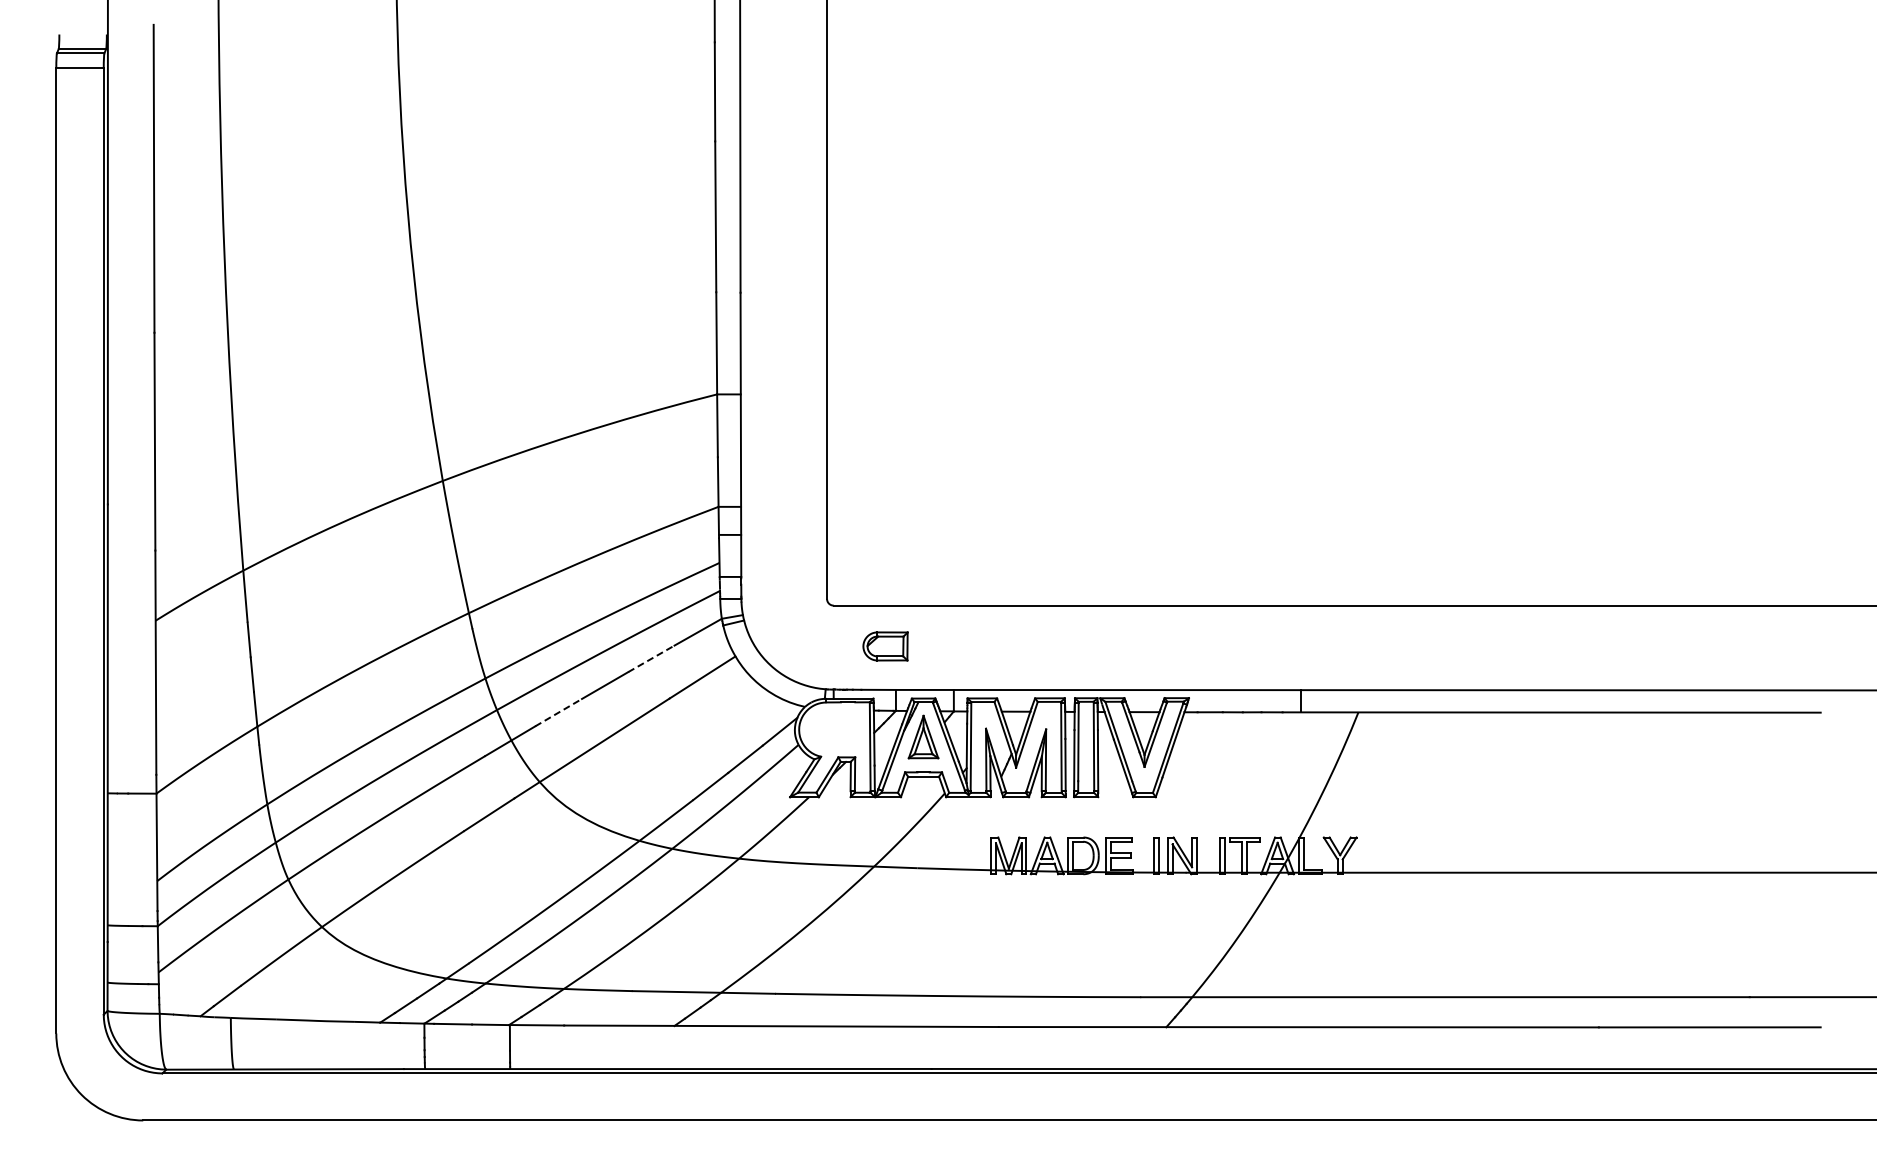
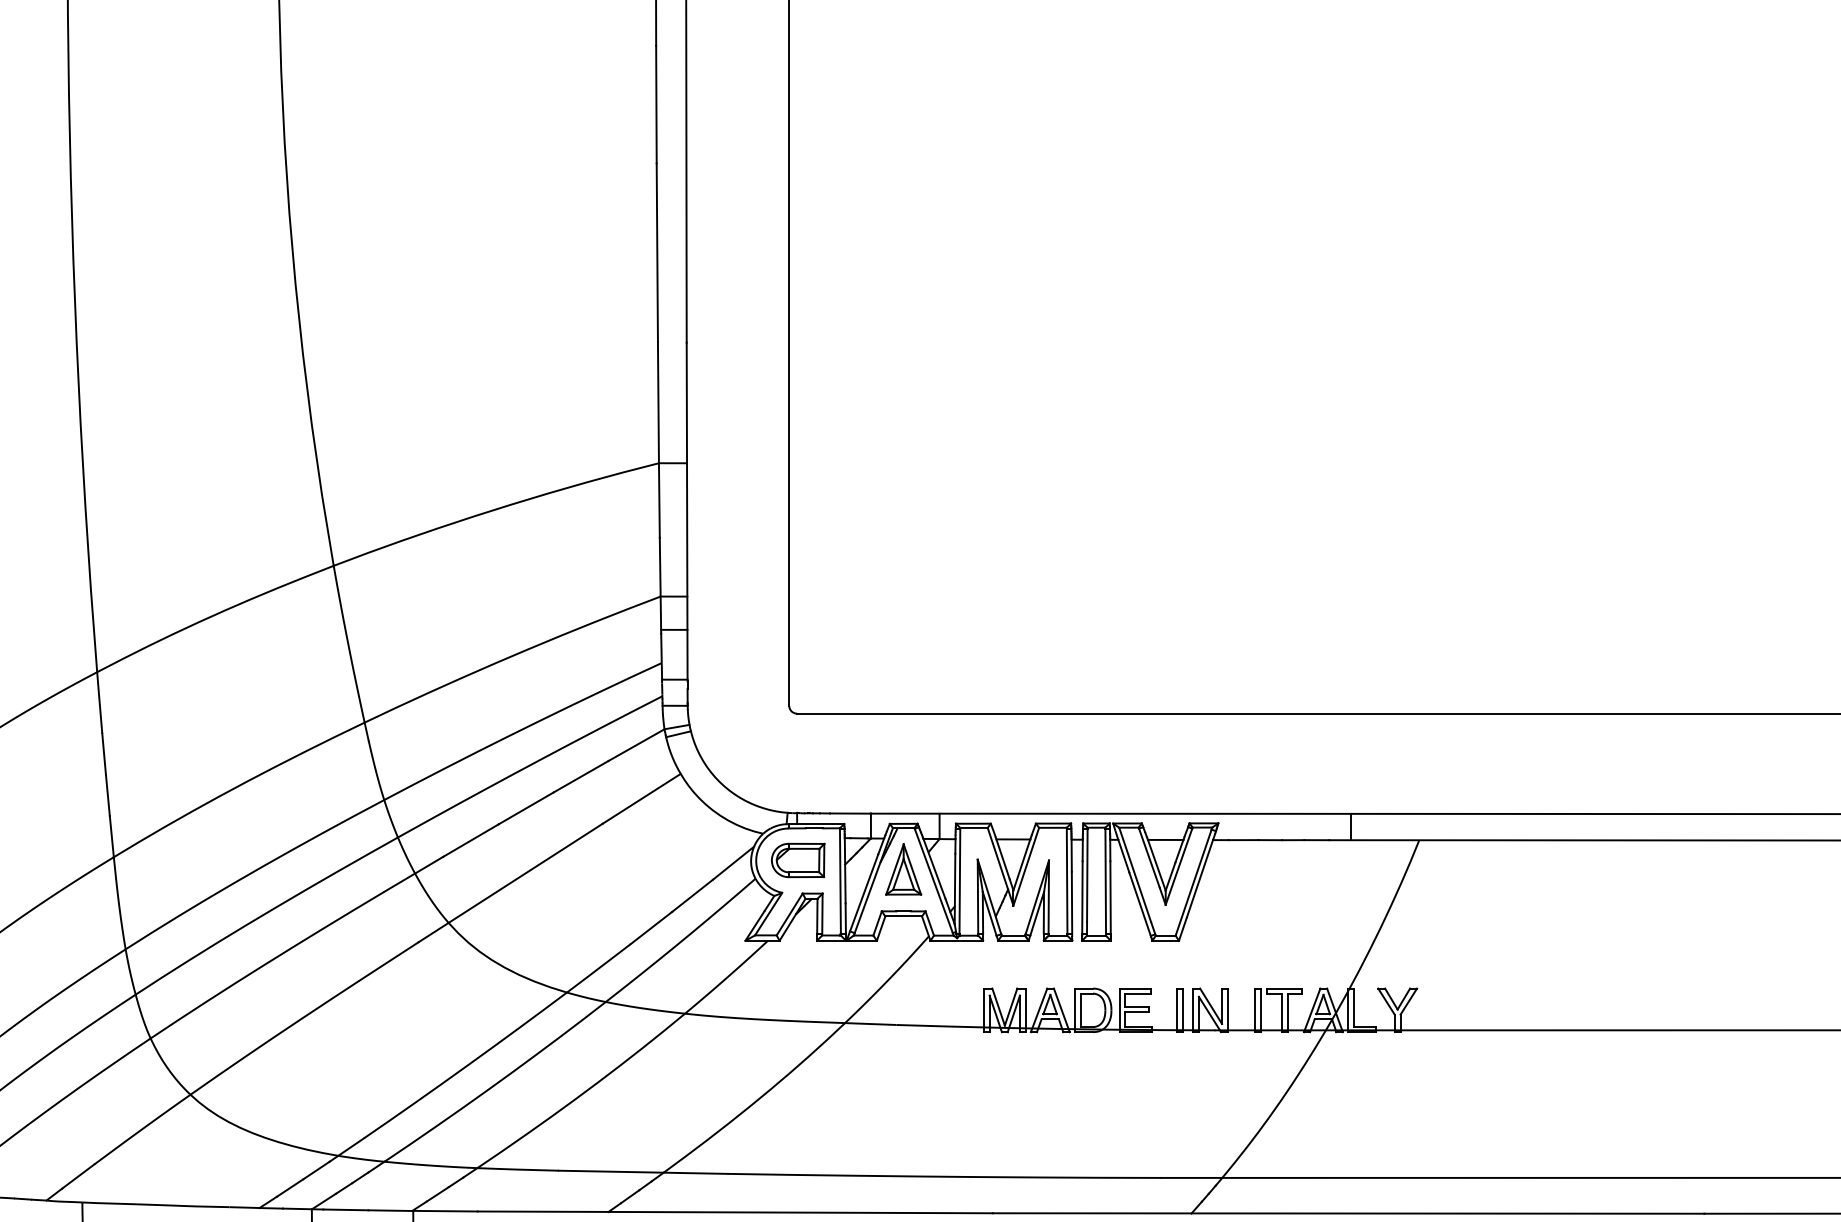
part: (885, 646) -> (798, 860), moved
line: (651, 658) -> (581, 776), dashed -> solid
line: (559, 712) -> (472, 840), dashed -> solid

